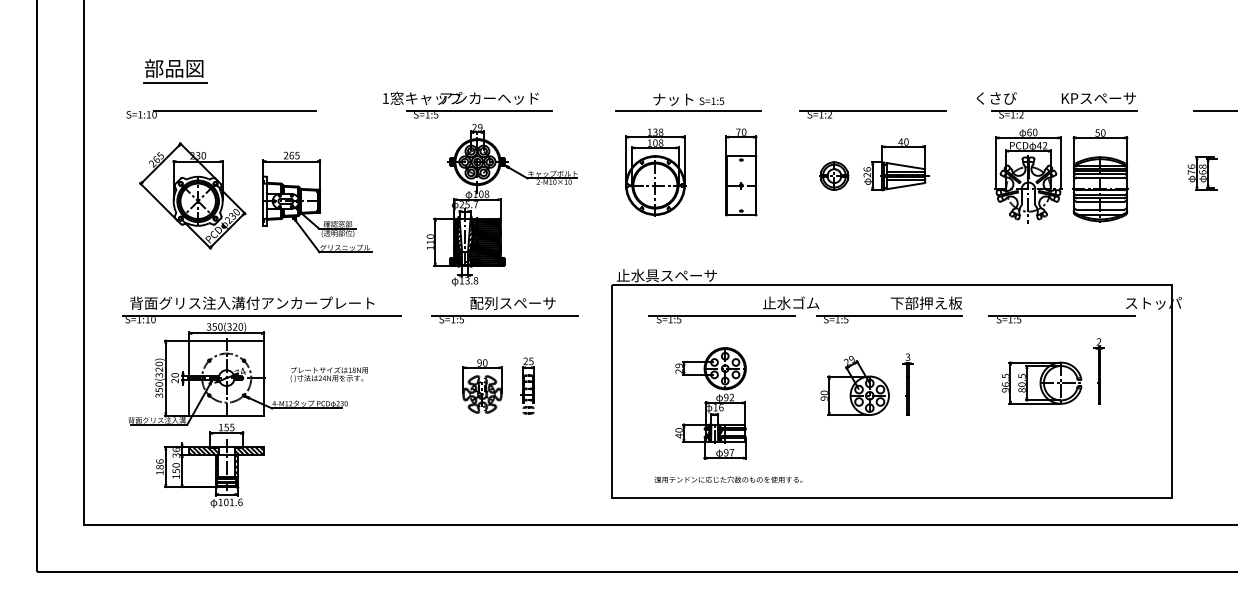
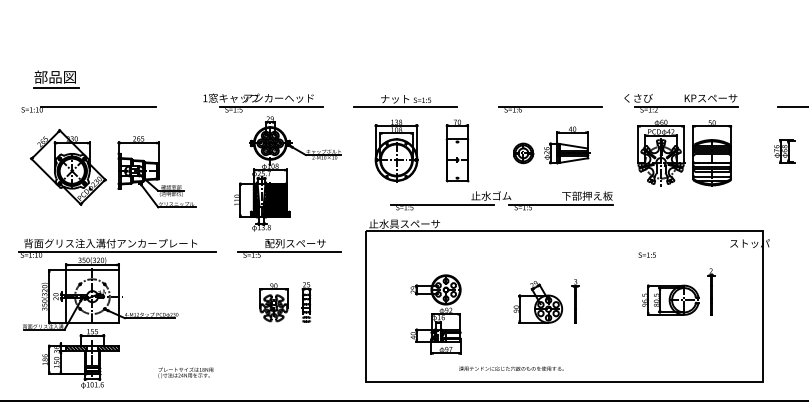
part: (688, 102) -> (405, 101), moved
text: (829, 115) -> (519, 110), S=1:2 -> S=1:6
part: (805, 309) -> (501, 200), moved
line: (1061, 315) -> (684, 252), removed
text: (328, 374) -> (185, 372), moved
text: (728, 479) -> (511, 368), moved

